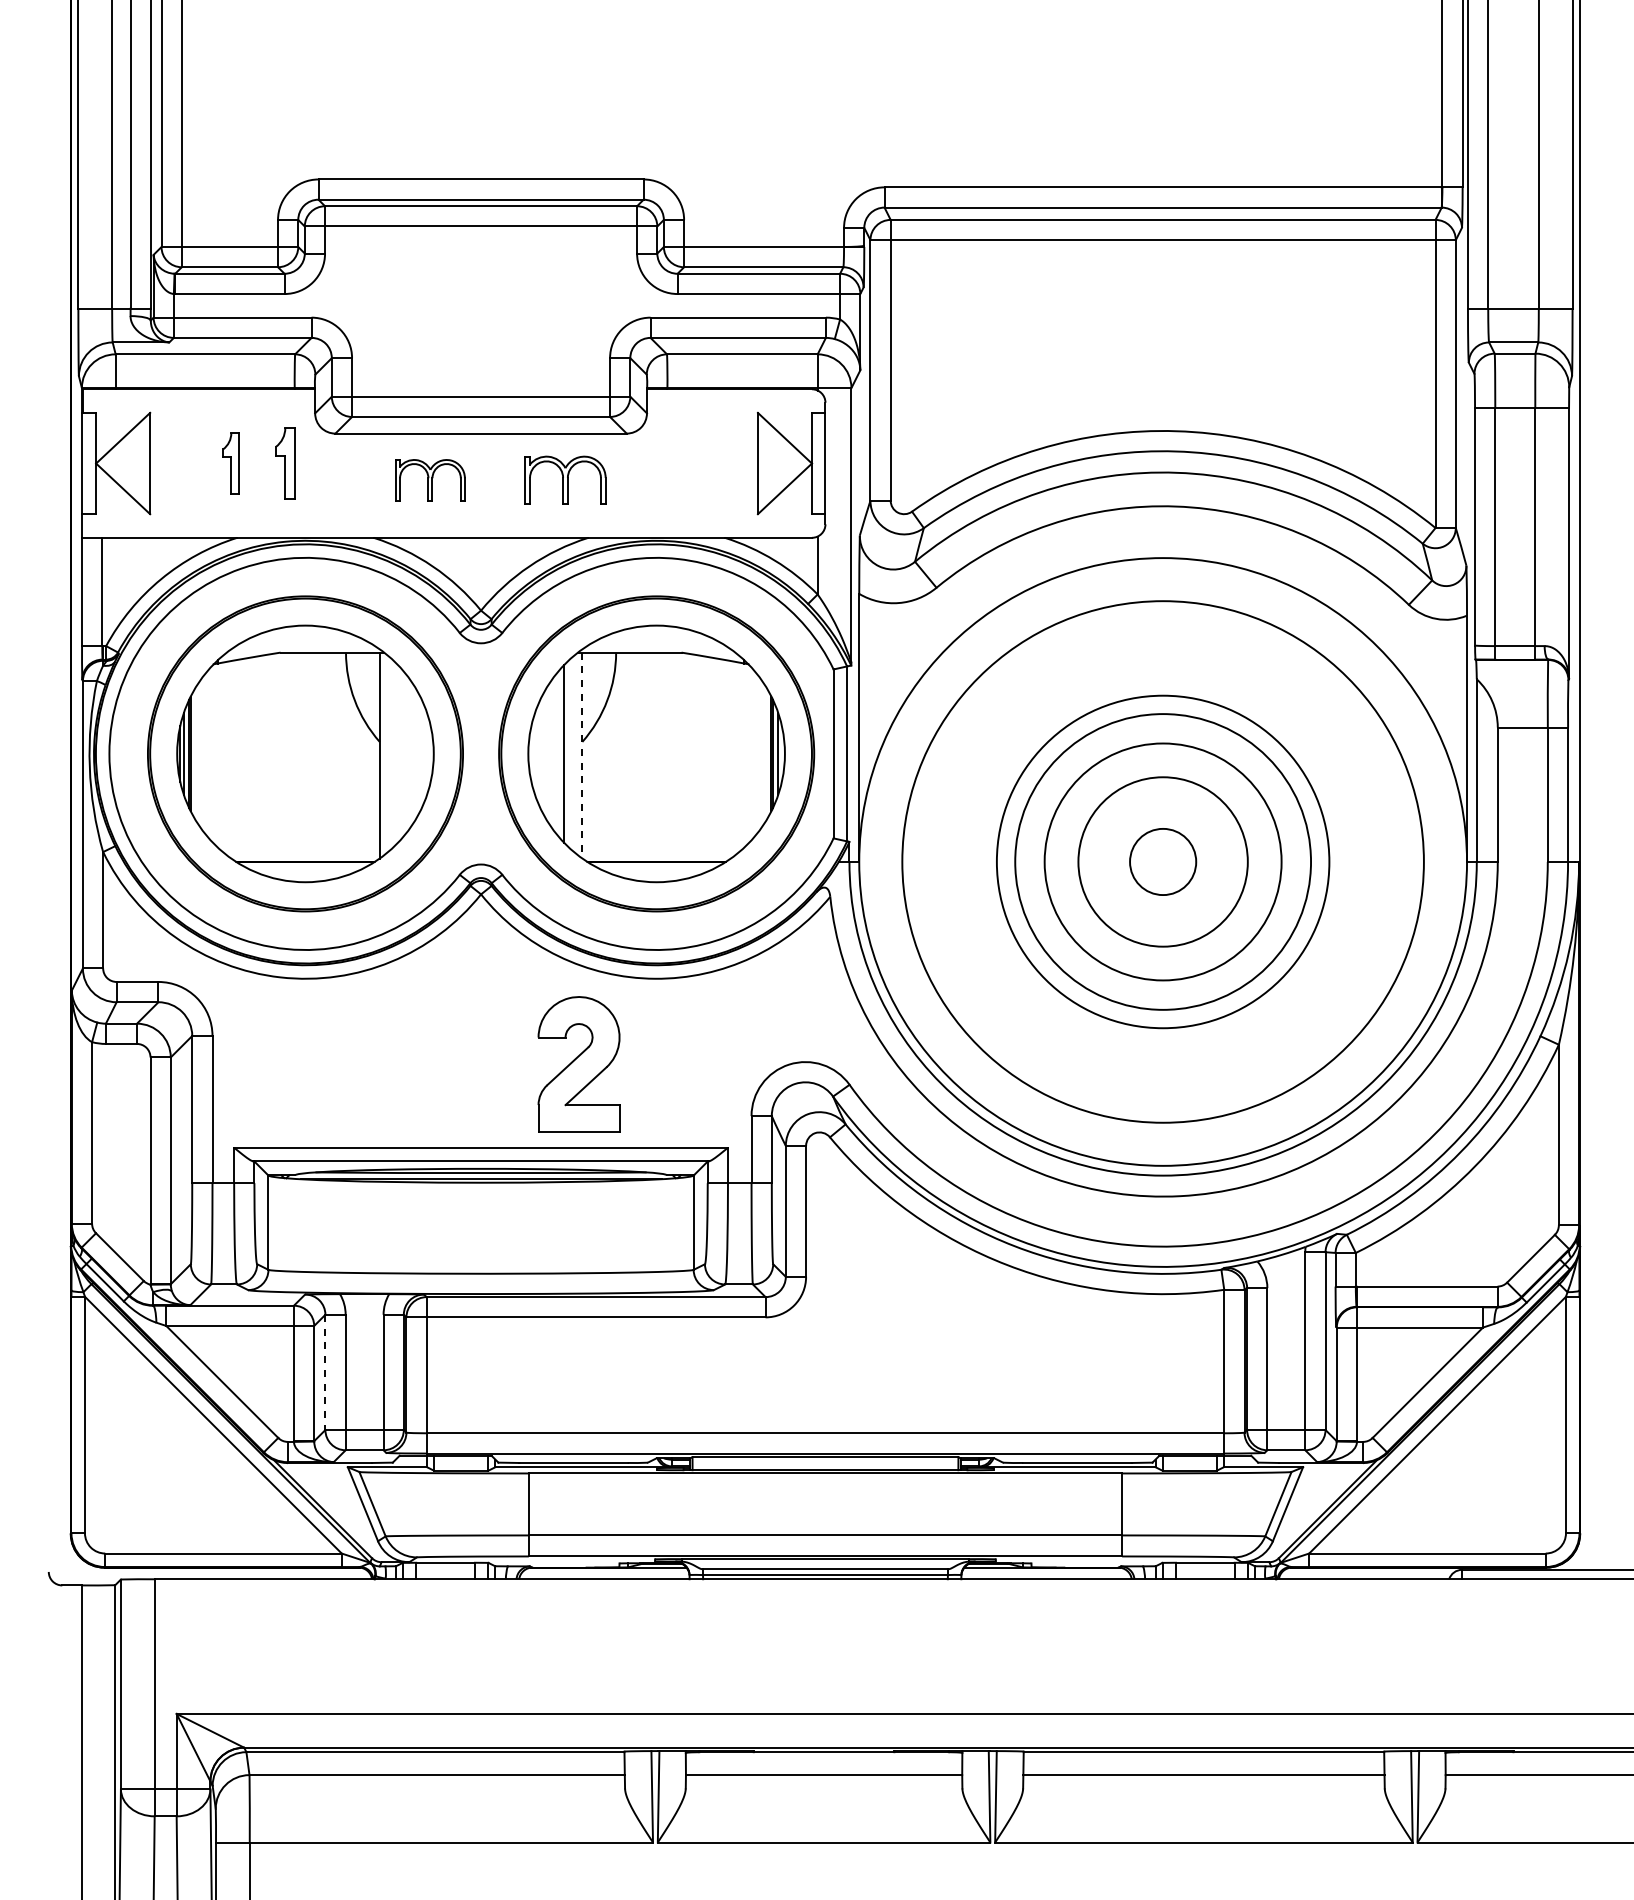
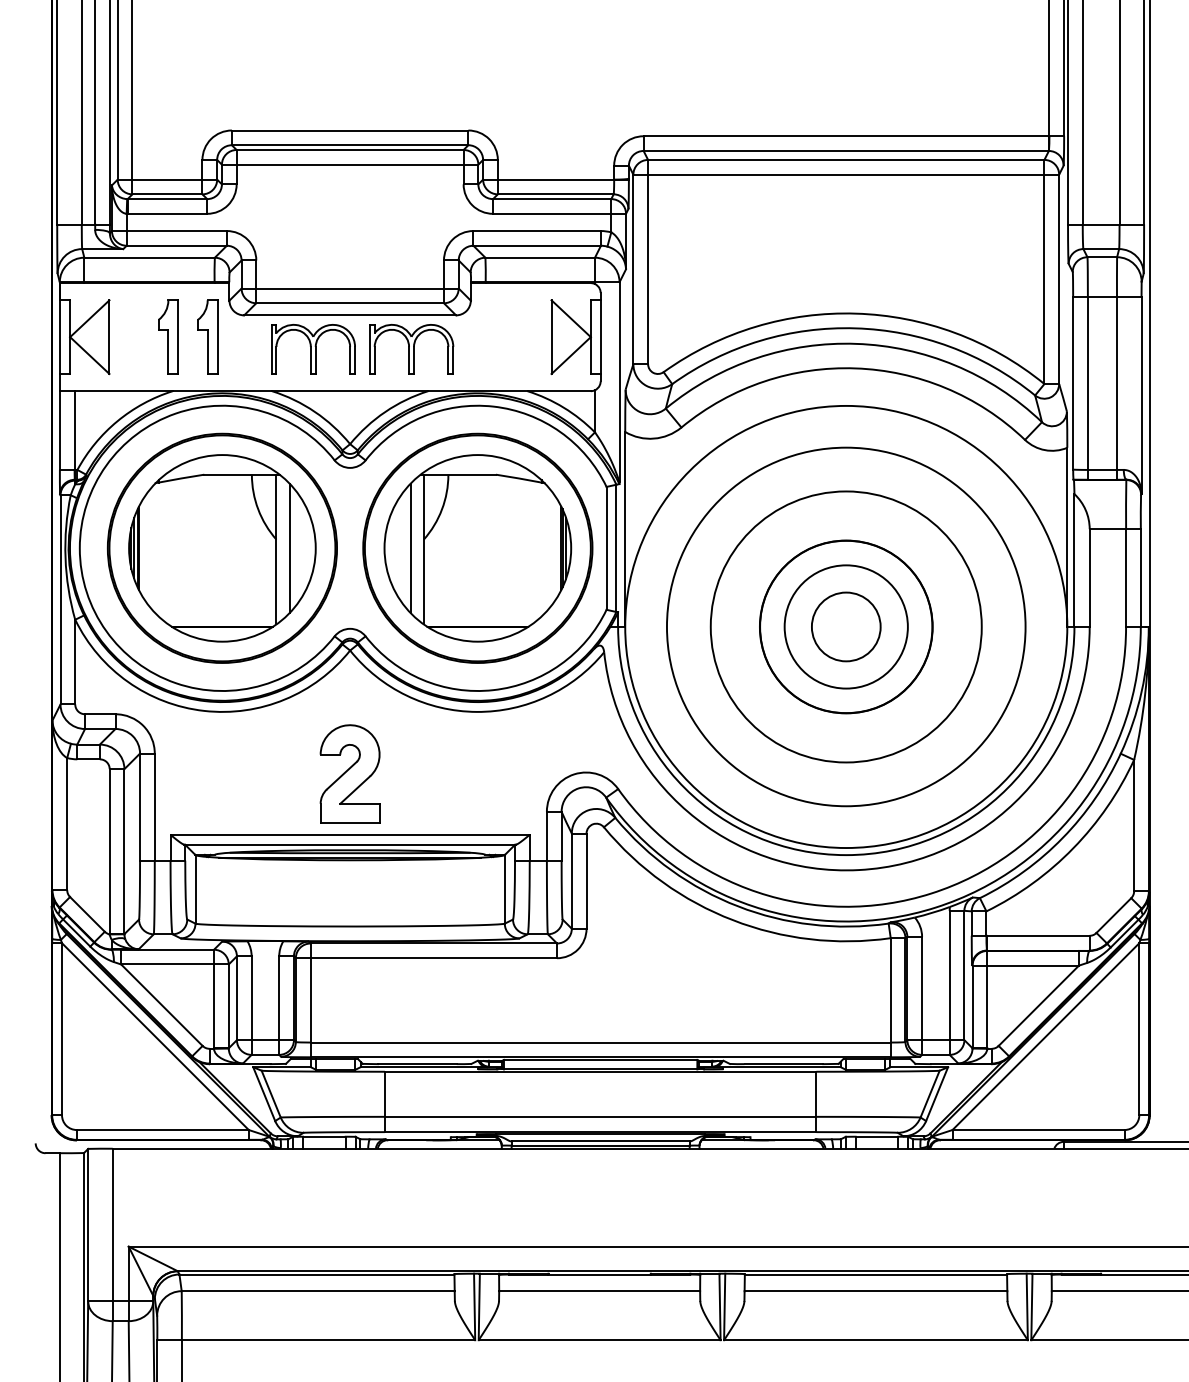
part: (231, 463) -> (168, 337), size x1.67
part: (285, 463) -> (207, 337), size x1.43
part: (430, 479) -> (313, 348), size x1.67
part: (565, 479) -> (411, 348), size x1.43
line: (398, 753) -> (290, 548), added
line: (582, 755) -> (423, 549), dashed -> solid
circle: (1162, 861) -> (845, 626), size x0.71
circle: (1162, 861) -> (845, 626), size x0.71
circle: (1162, 861) -> (845, 626), size x1.43
circle: (1162, 861) -> (845, 626), size x1.67
part: (578, 1064) -> (349, 774), moved
line: (325, 1372) -> (236, 998), dashed -> solid

